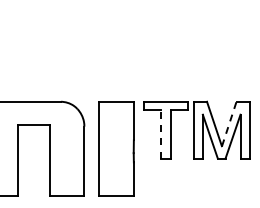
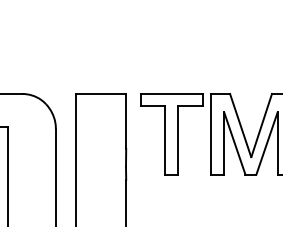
line: (229, 123) -> (262, 124), dashed -> solid
line: (161, 133) -> (165, 139), dashed -> solid

